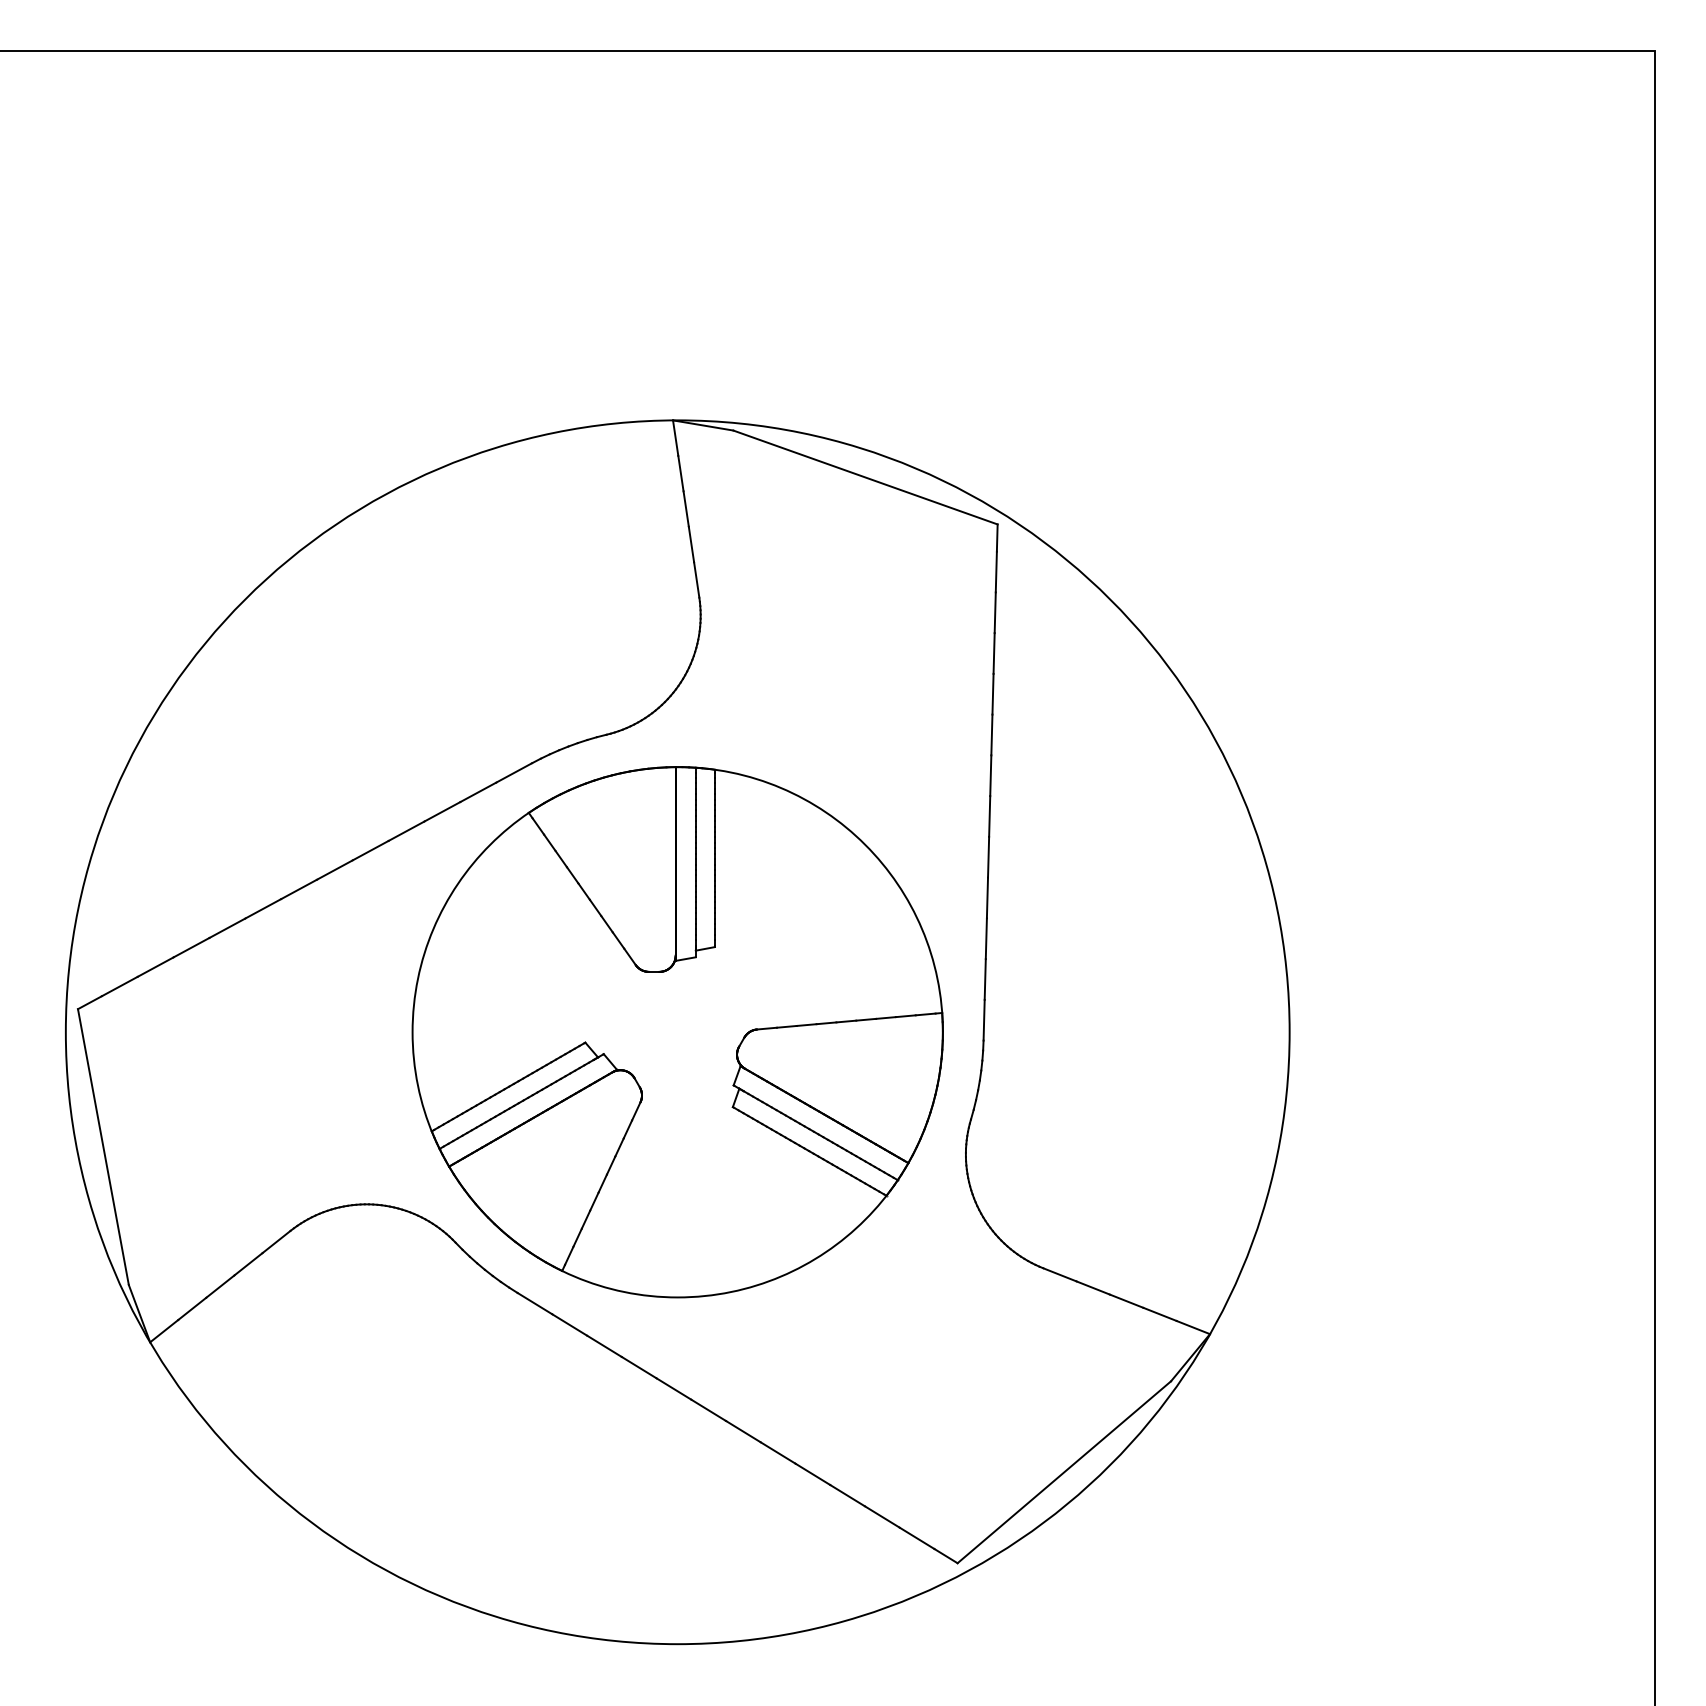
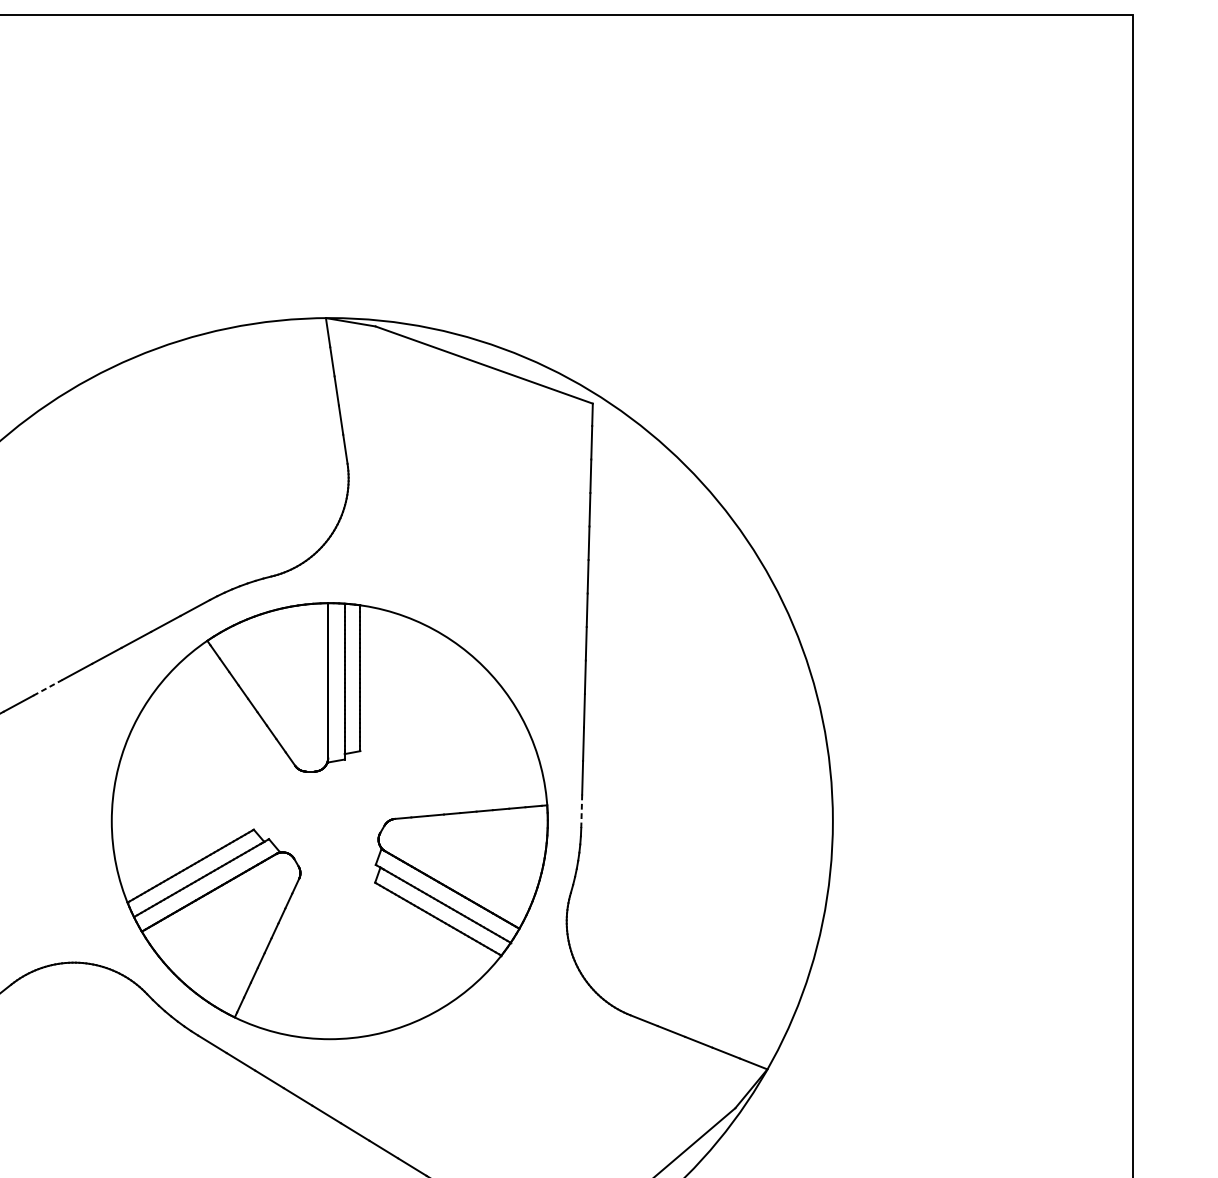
line: (335, 869) -> (48, 687), solid -> dashed
line: (984, 1020) -> (582, 811), solid -> dashed

